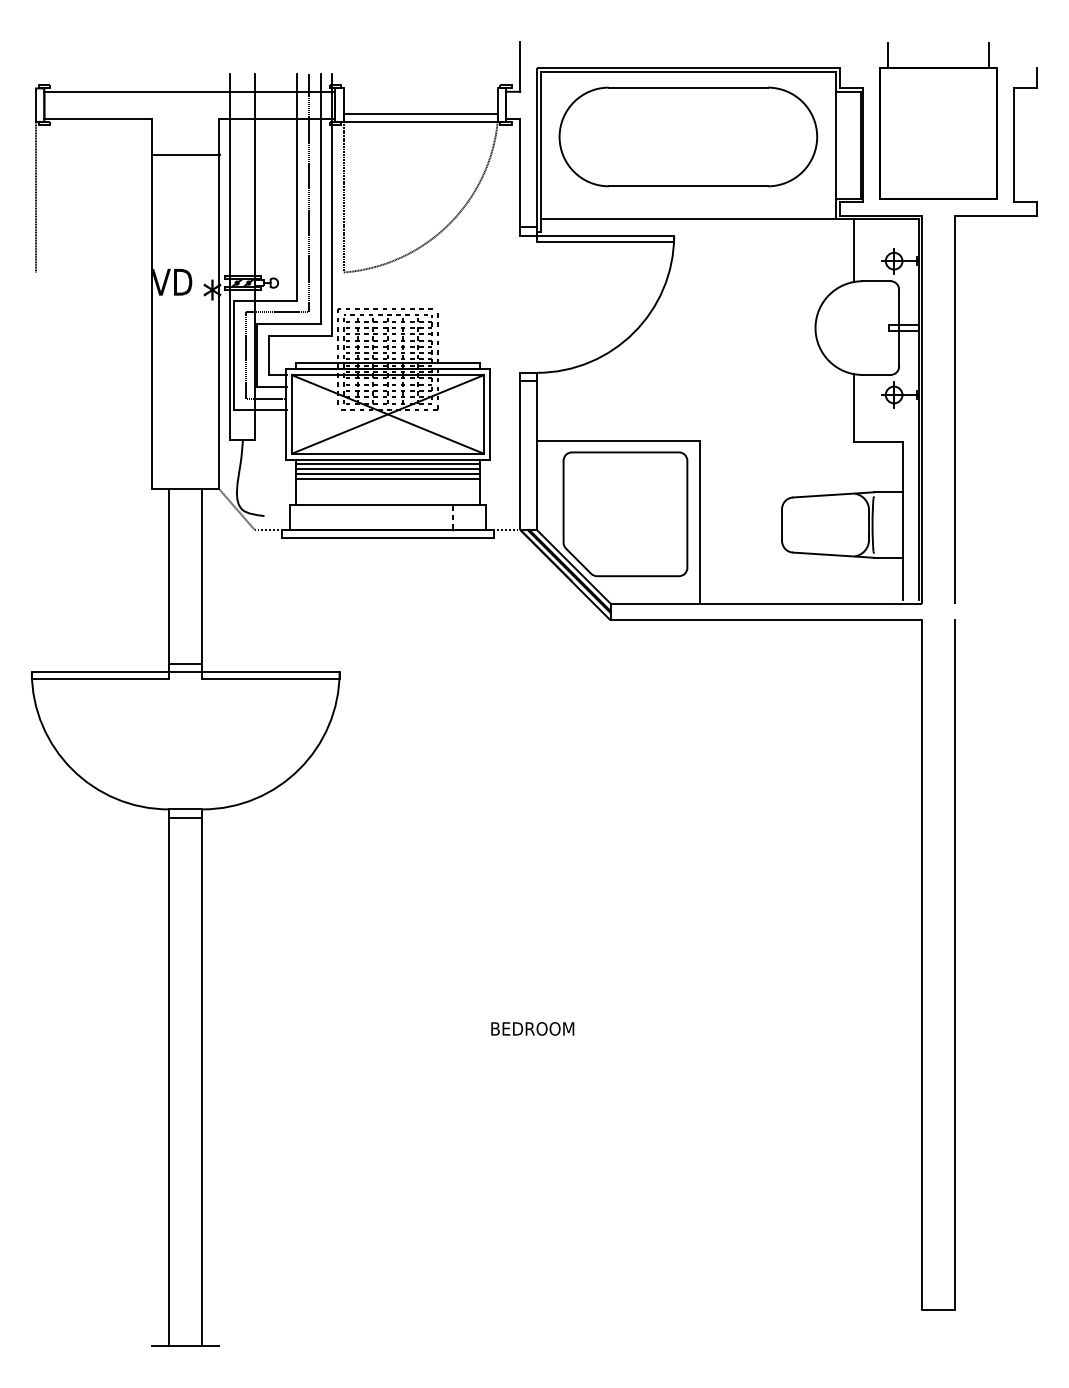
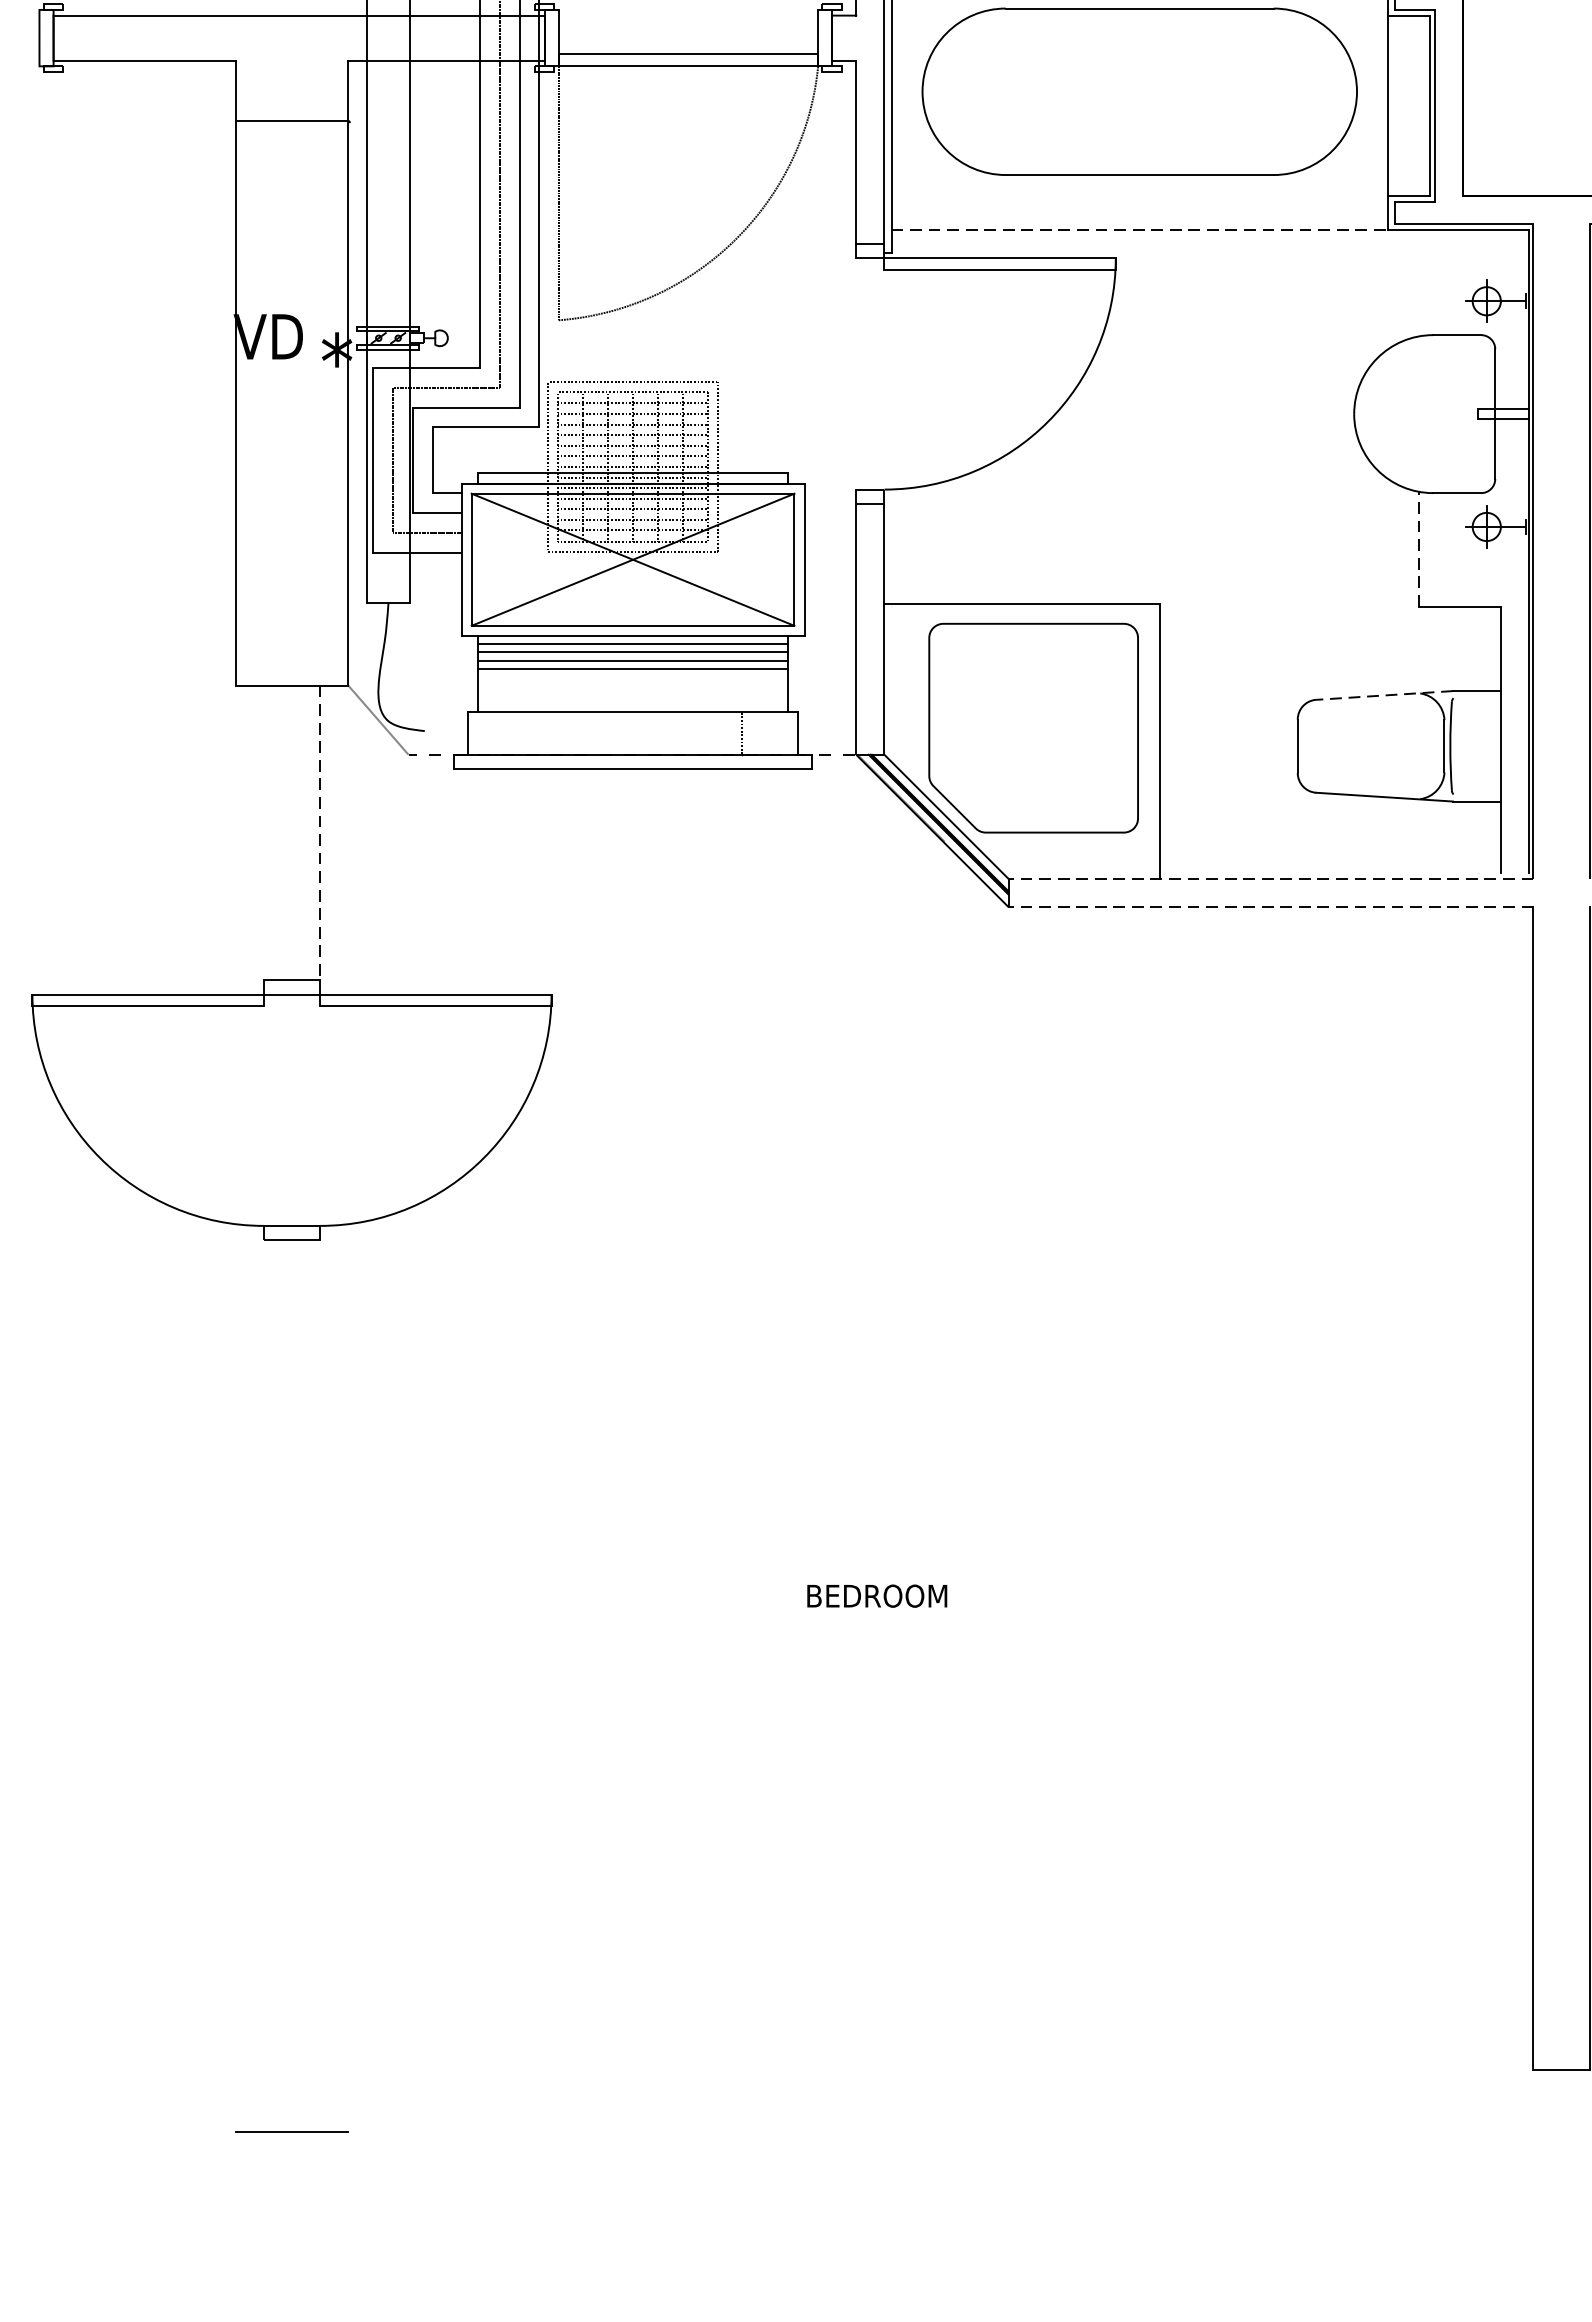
line: (36, 196) -> (40, 192), removed
line: (688, 218) -> (1139, 229), solid -> dashed
line: (853, 250) -> (1418, 283), removed
line: (853, 407) -> (1418, 548), solid -> dashed
line: (833, 494) -> (1384, 694), solid -> dashed
line: (202, 576) -> (320, 833), solid -> dashed
line: (169, 578) -> (264, 836), removed
line: (766, 603) -> (1271, 878), solid -> dashed
line: (766, 620) -> (1271, 907), solid -> dashed
line: (169, 1081) -> (264, 1684), removed
line: (202, 1081) -> (320, 1684), removed

